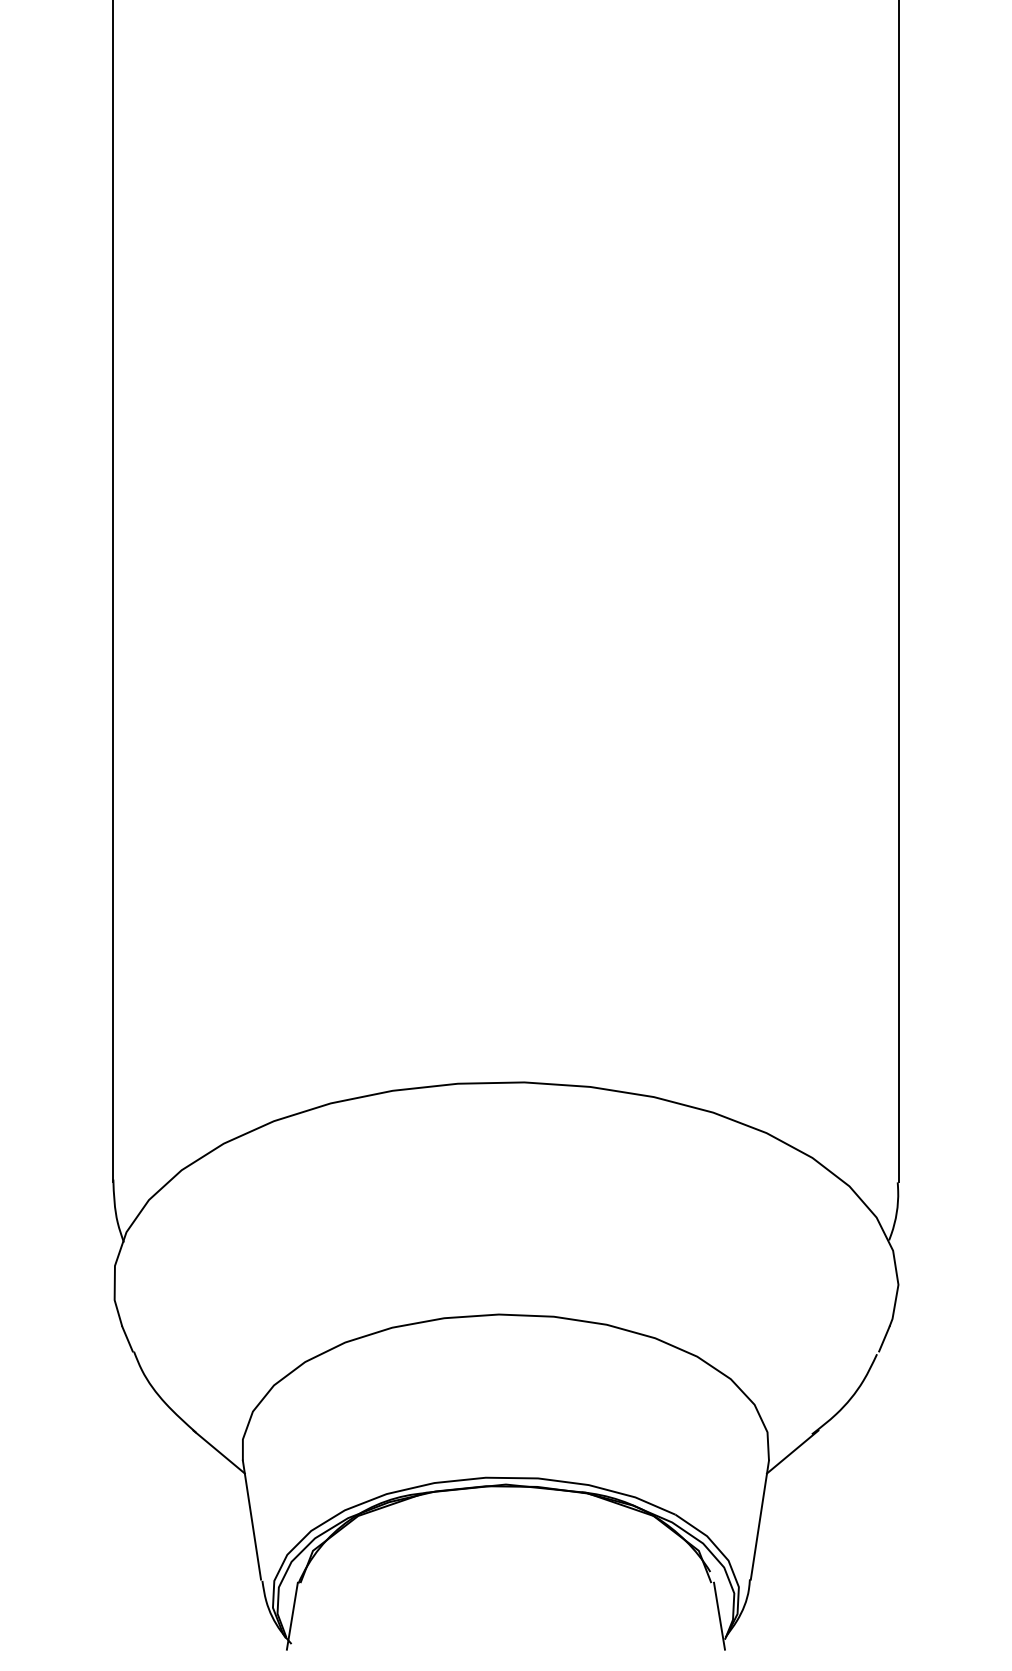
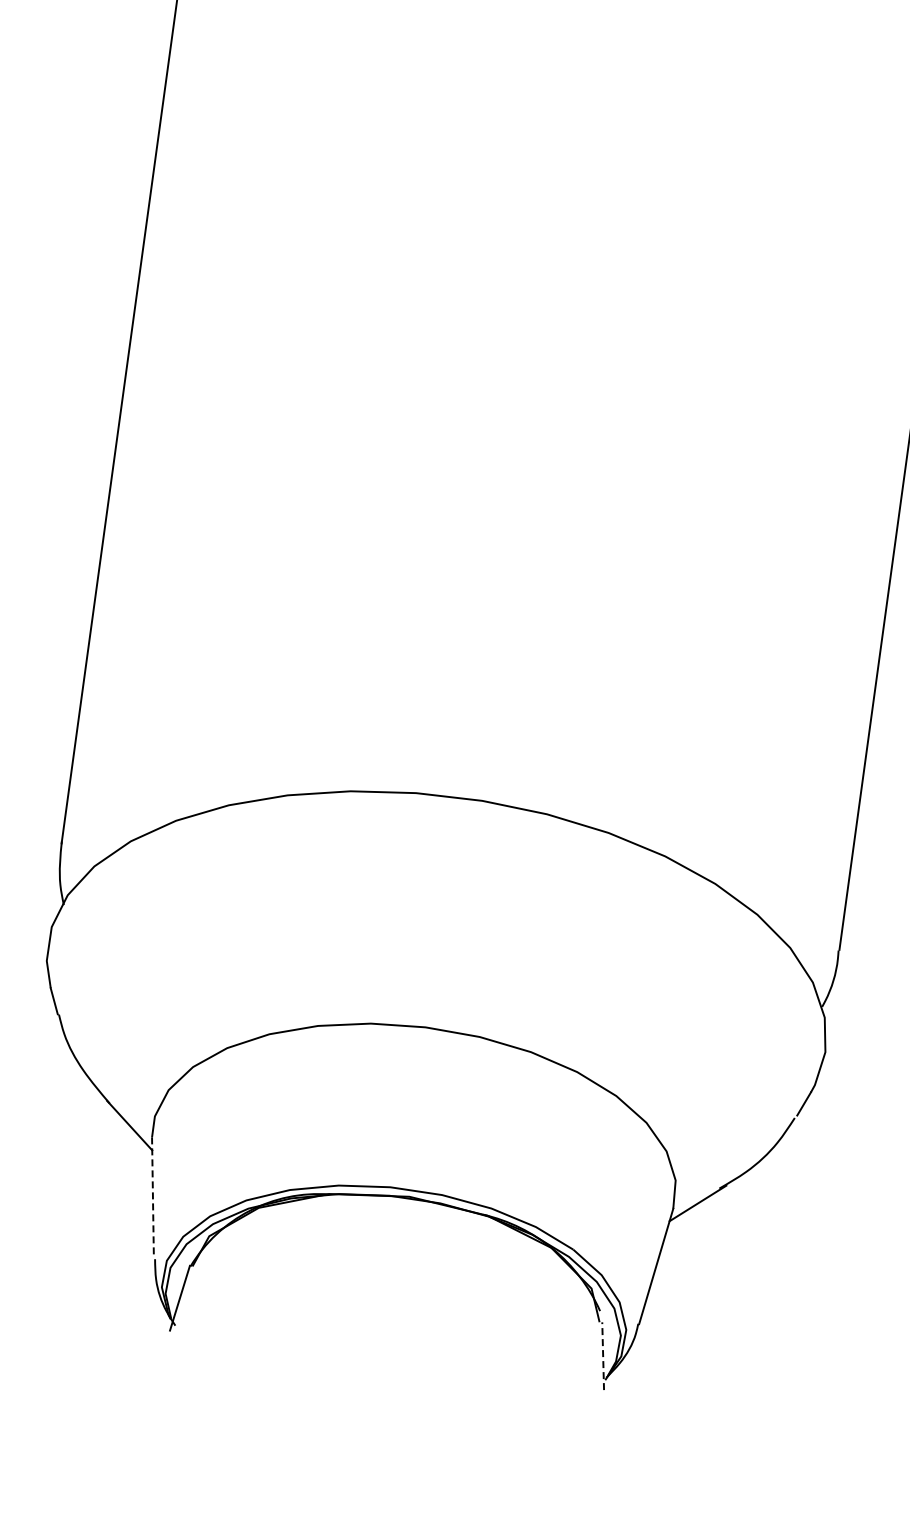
line: (252, 1520) -> (153, 1197), solid -> dashed
line: (719, 1616) -> (603, 1356), solid -> dashed

